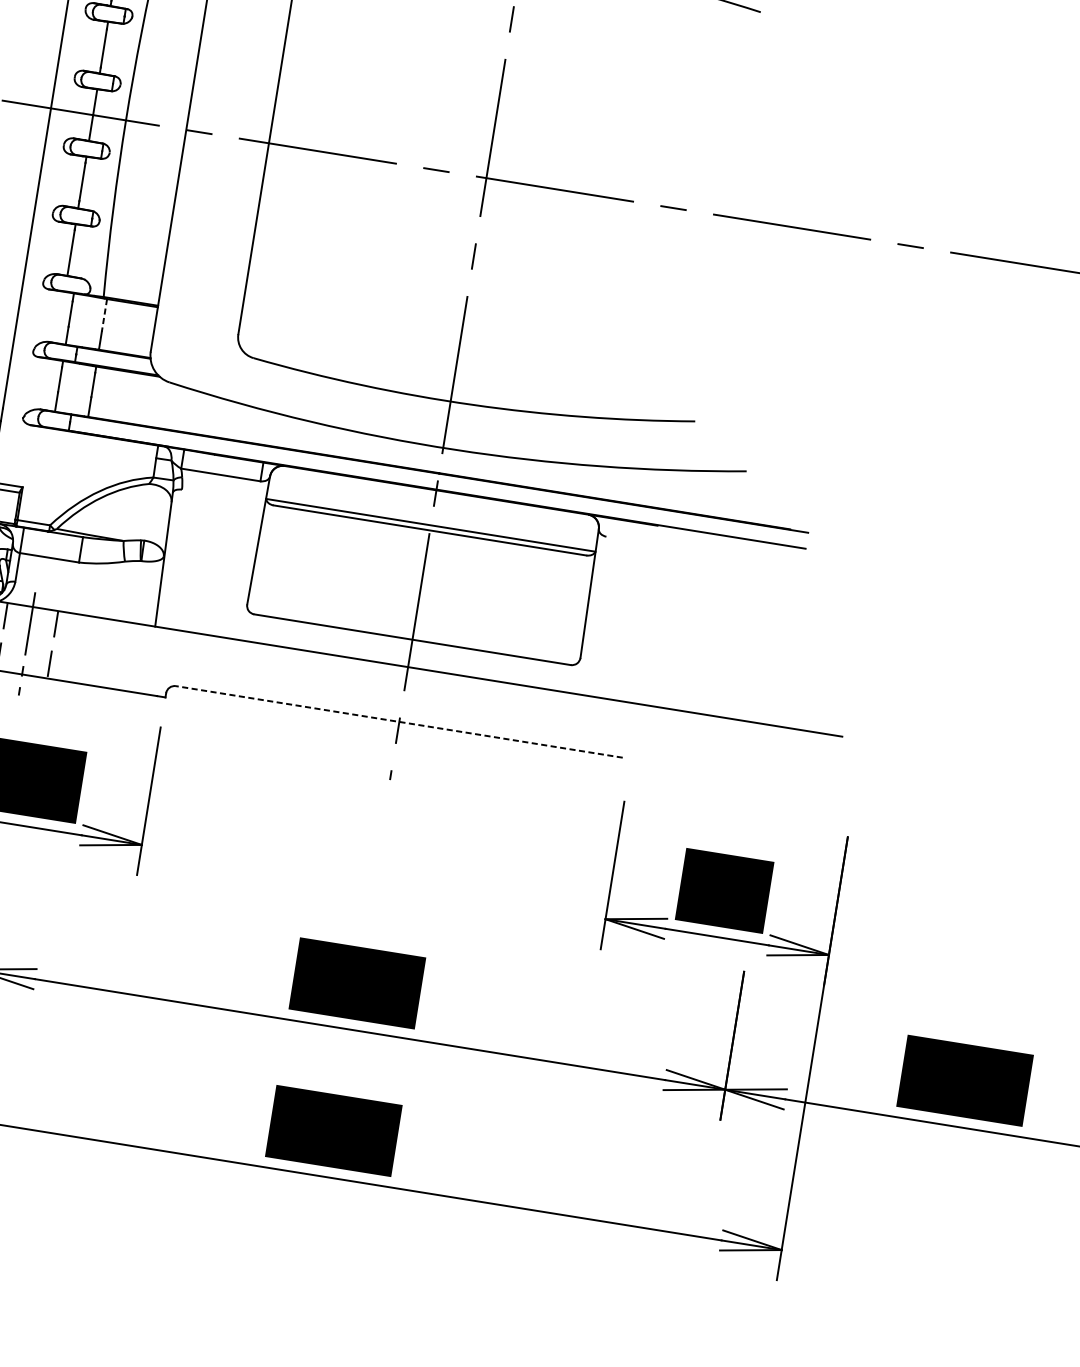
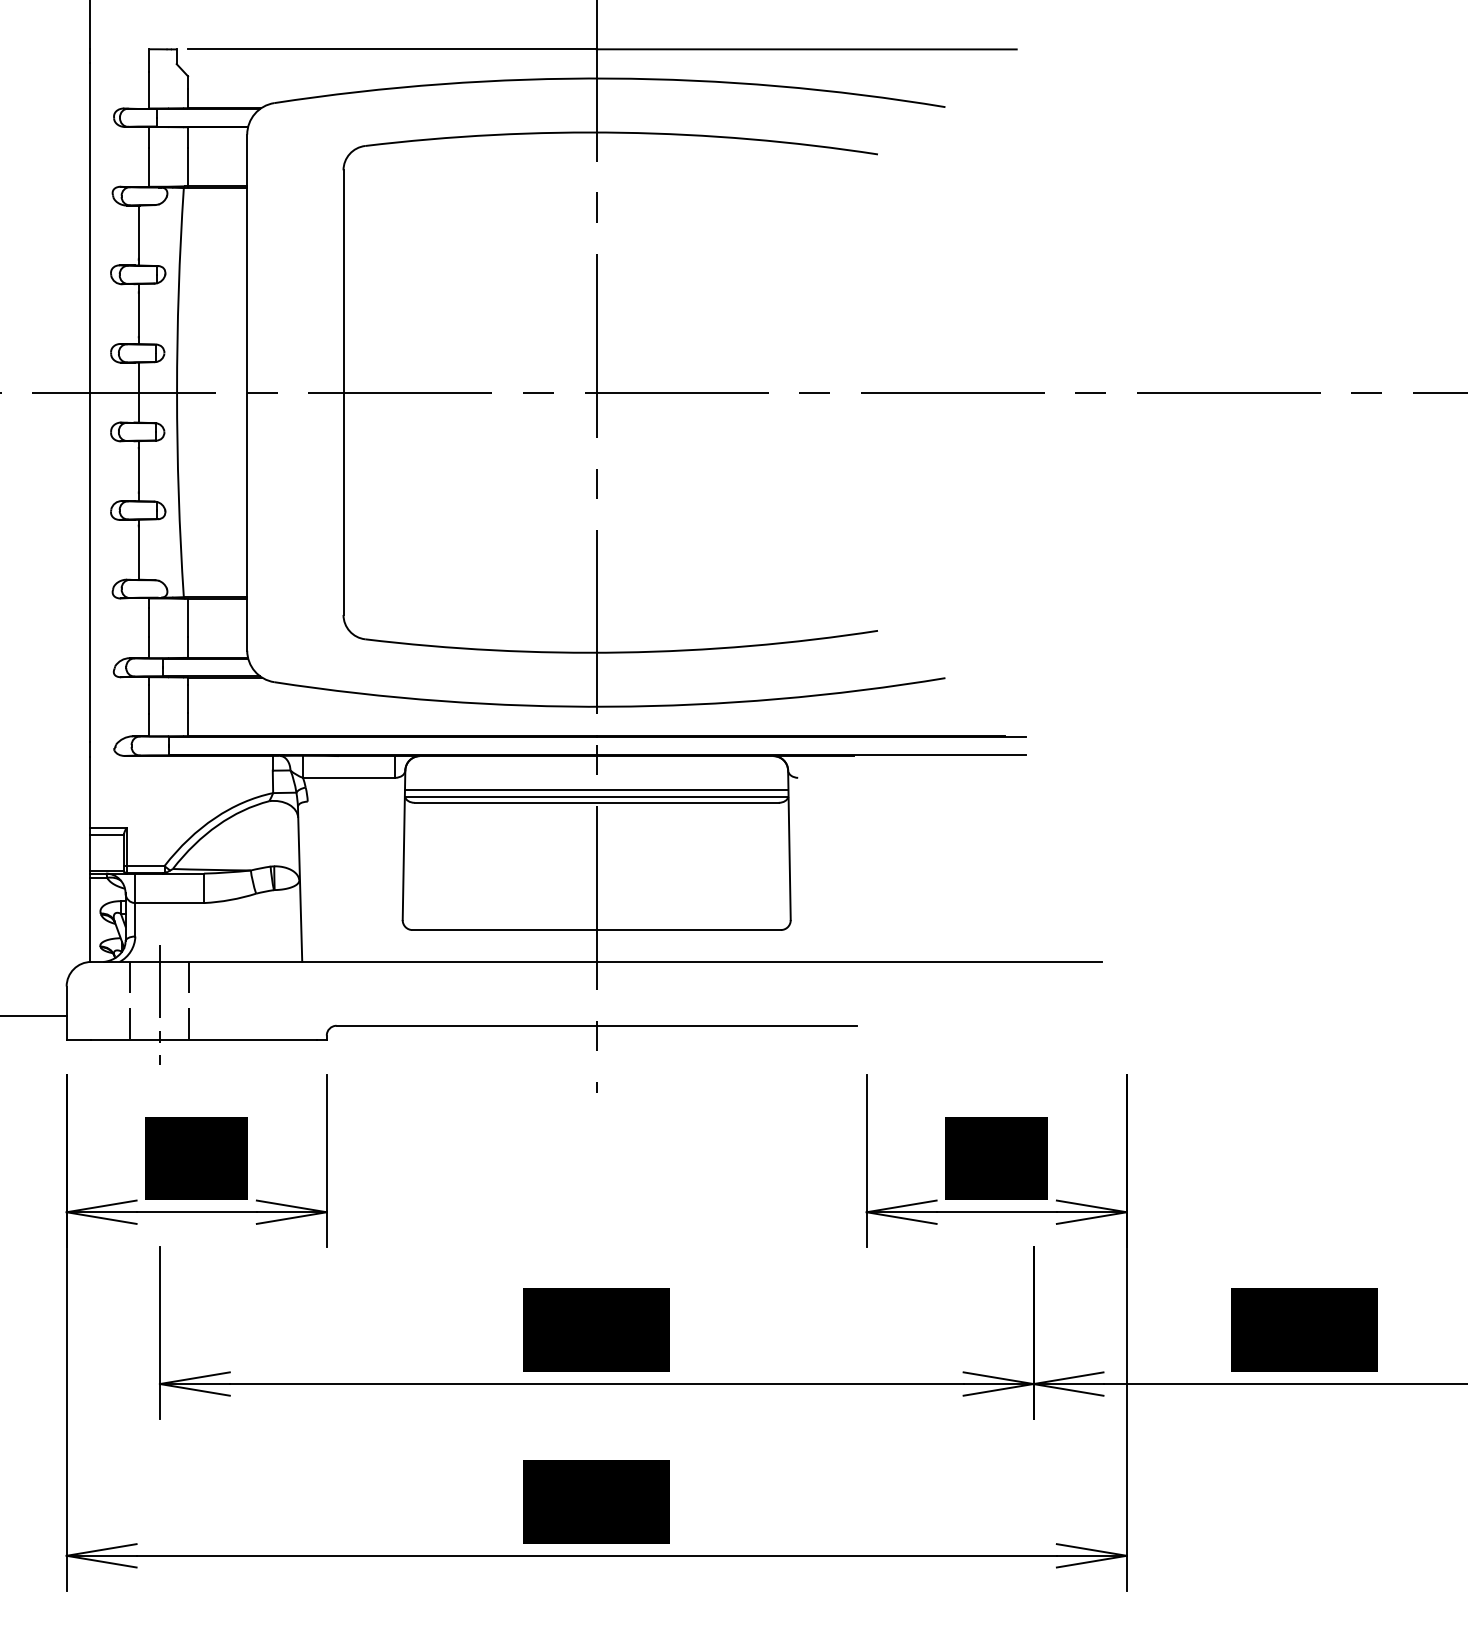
line: (104, 315) -> (188, 617), dashed -> solid
line: (431, 518) -> (596, 789), added
line: (399, 721) -> (596, 1025), dashed -> solid

